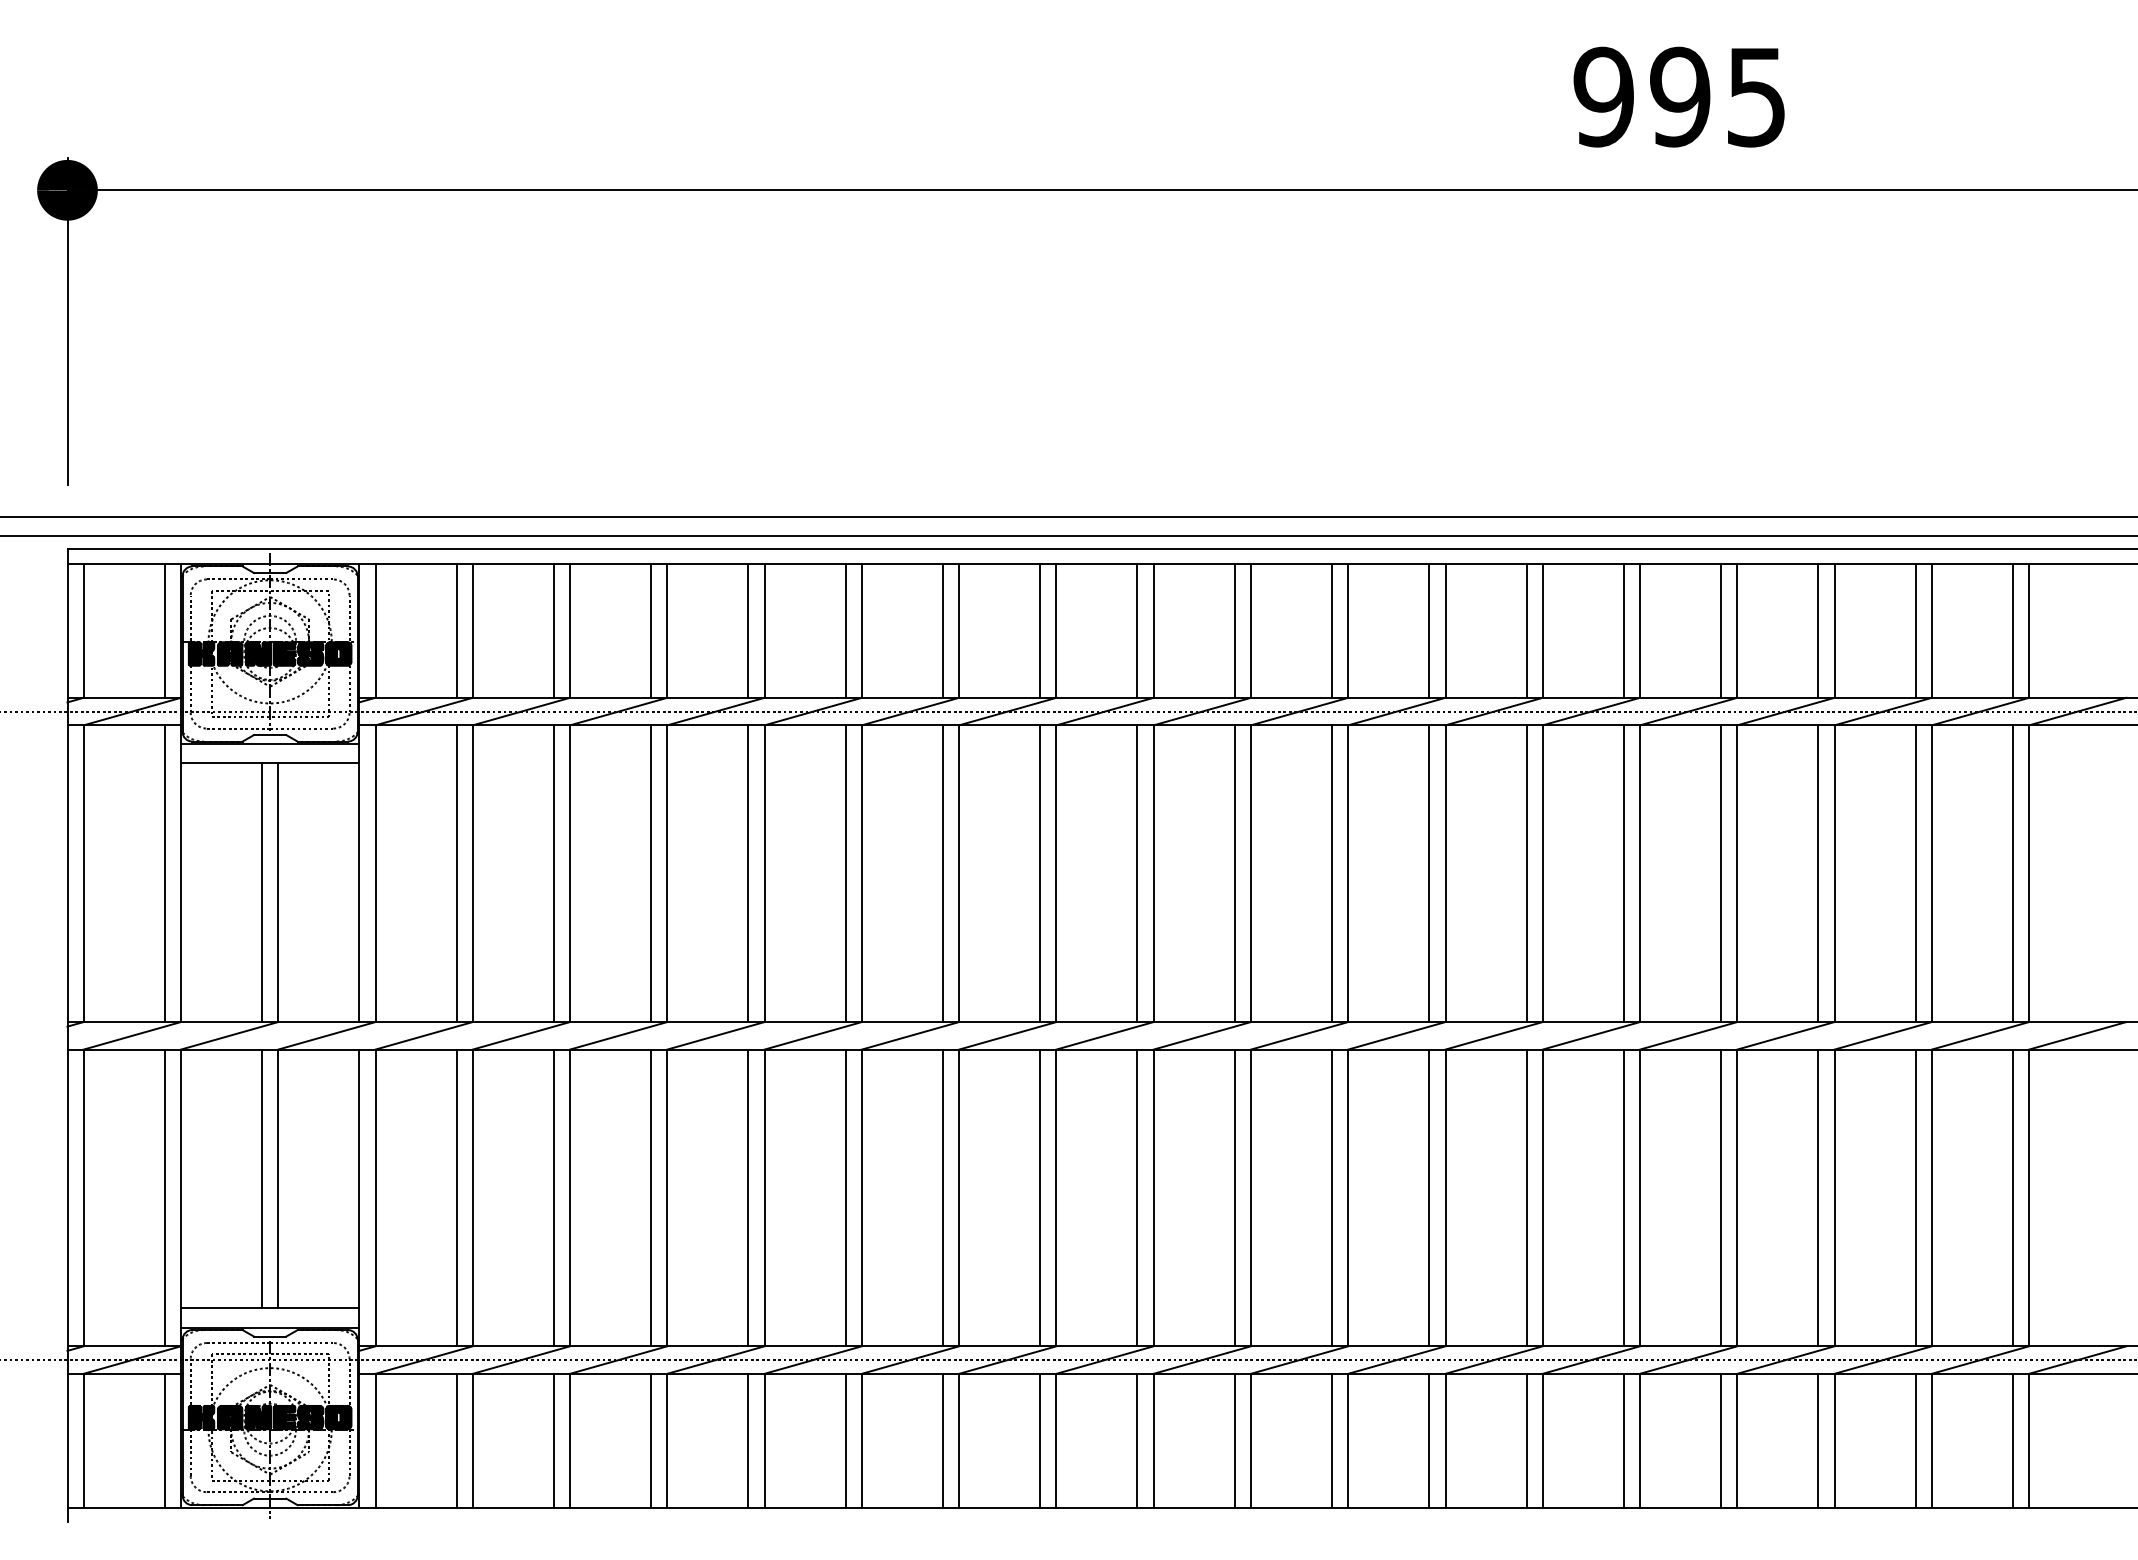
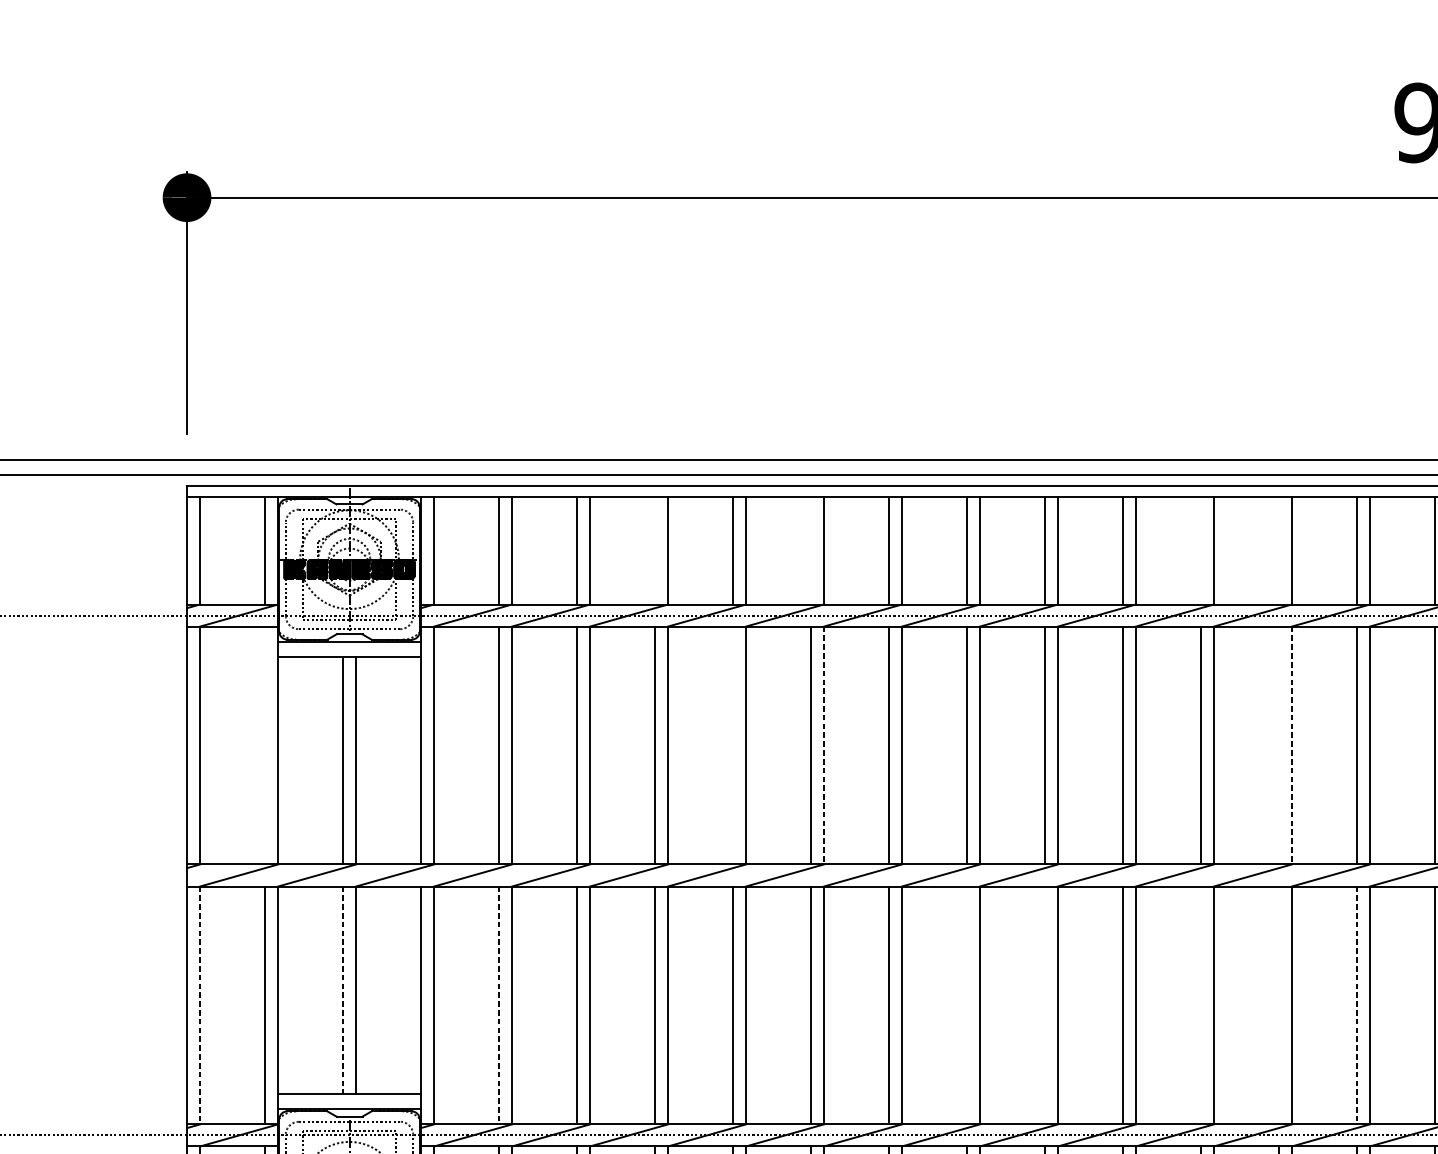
line: (651, 630) -> (655, 550), removed
line: (845, 630) -> (810, 550), removed
line: (1332, 630) -> (1201, 550), removed
line: (1429, 630) -> (1278, 550), removed
line: (164, 873) -> (264, 745), removed
line: (748, 873) -> (733, 745), removed
line: (1429, 873) -> (1278, 745), removed
line: (861, 874) -> (823, 746), solid -> dashed
line: (1445, 874) -> (1291, 746), solid -> dashed
line: (262, 1179) -> (343, 990), solid -> dashed
line: (1040, 1197) -> (967, 1005), removed
line: (1137, 1197) -> (1044, 1005), removed
line: (1332, 1197) -> (1201, 1005), removed
line: (1429, 1197) -> (1278, 1005), removed
line: (83, 1198) -> (199, 1005), solid -> dashed
line: (456, 1198) -> (498, 1005), solid -> dashed
line: (1526, 1198) -> (1356, 1005), solid -> dashed

